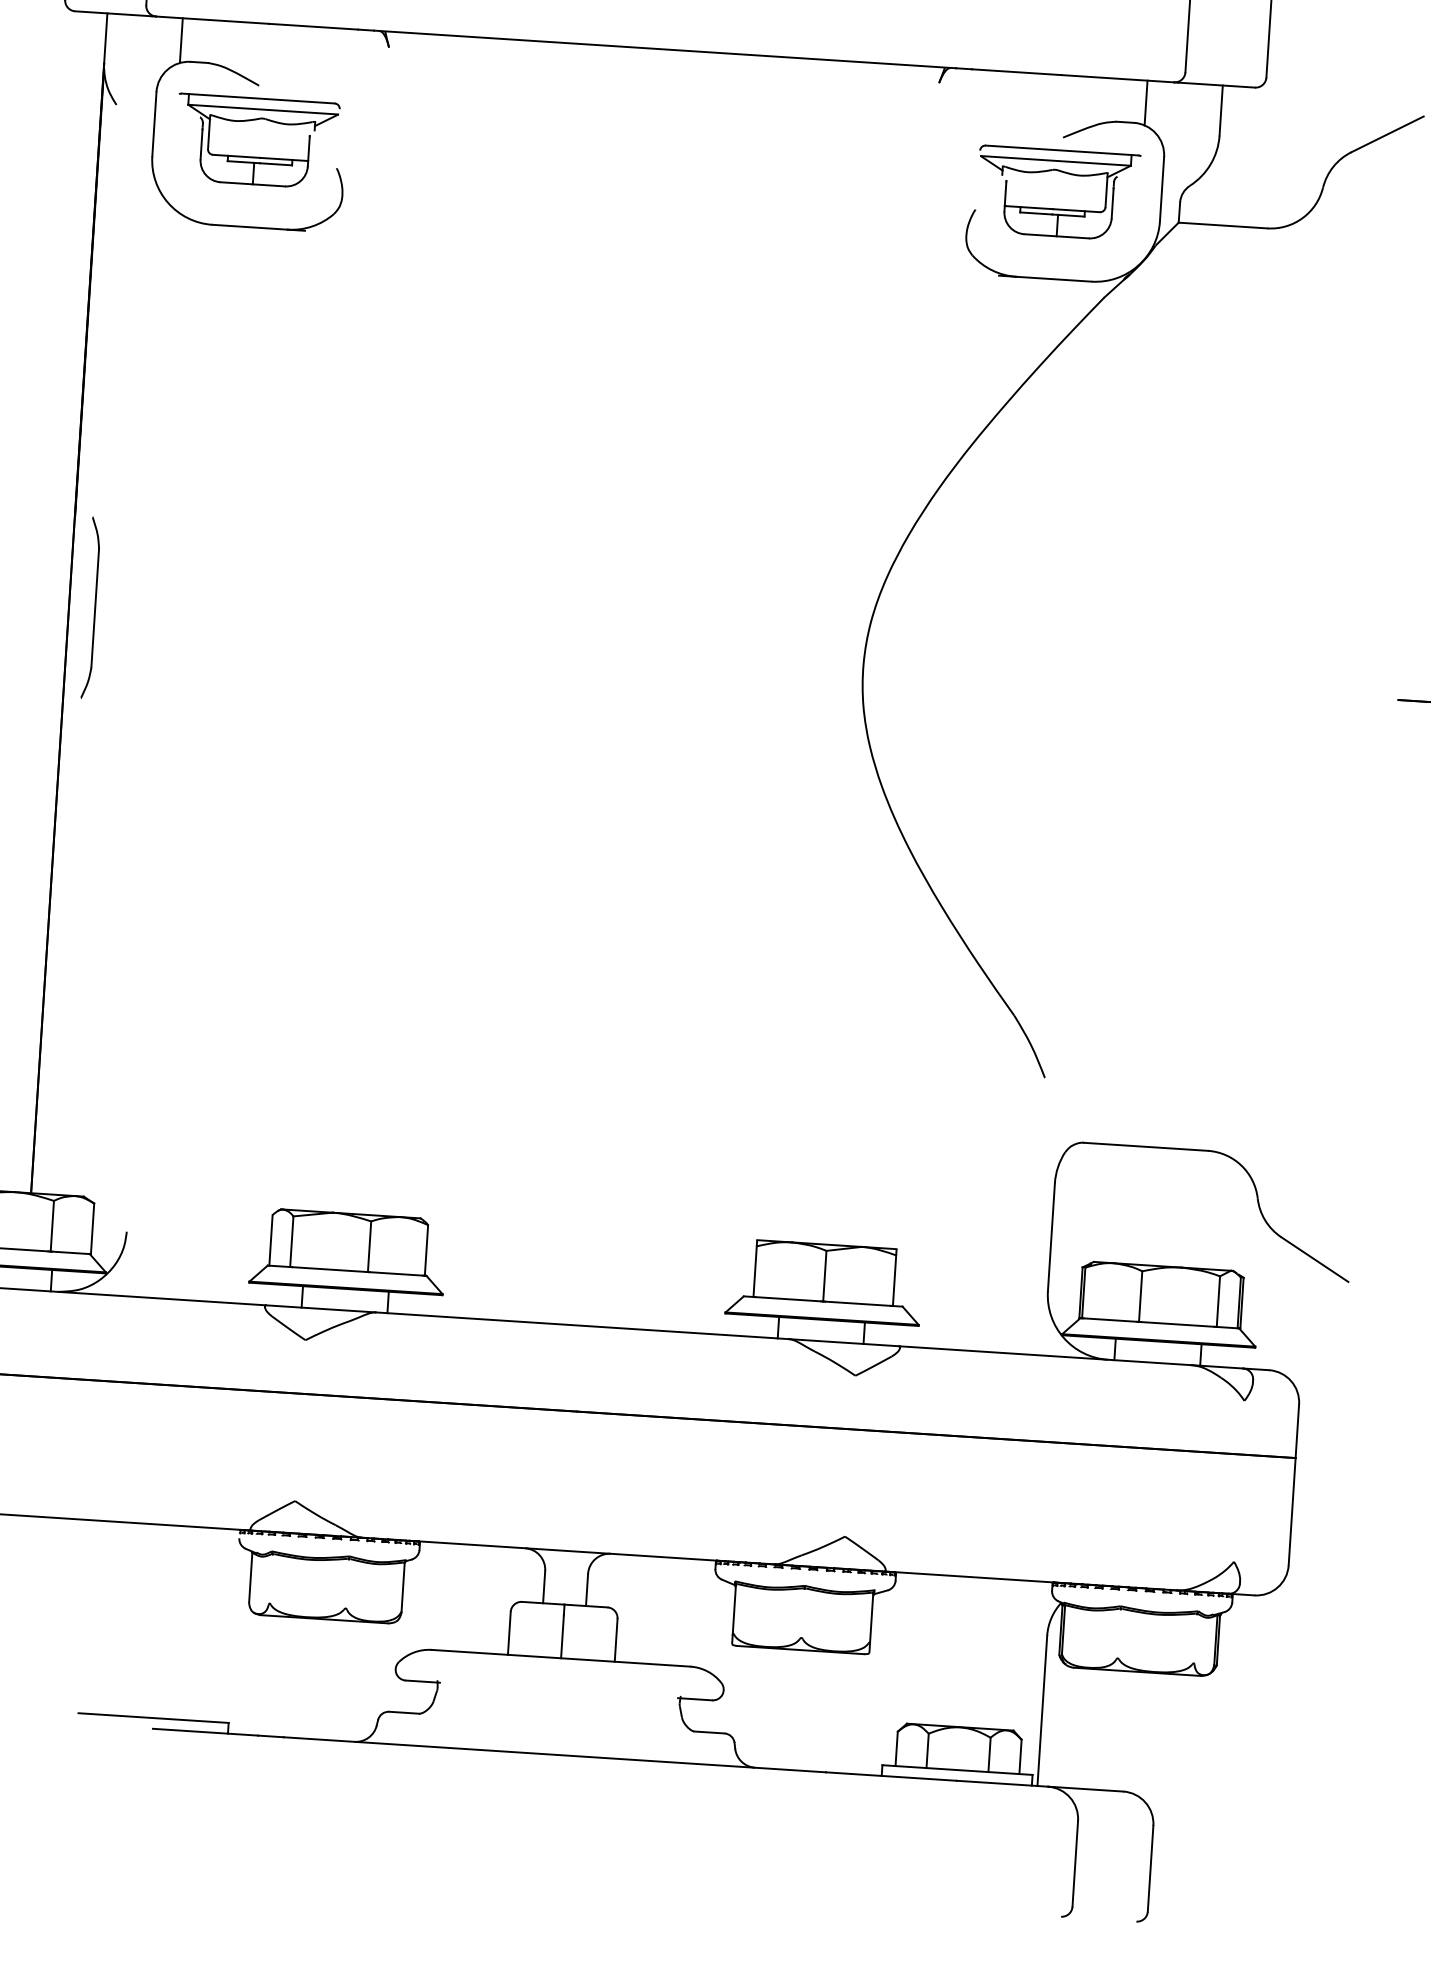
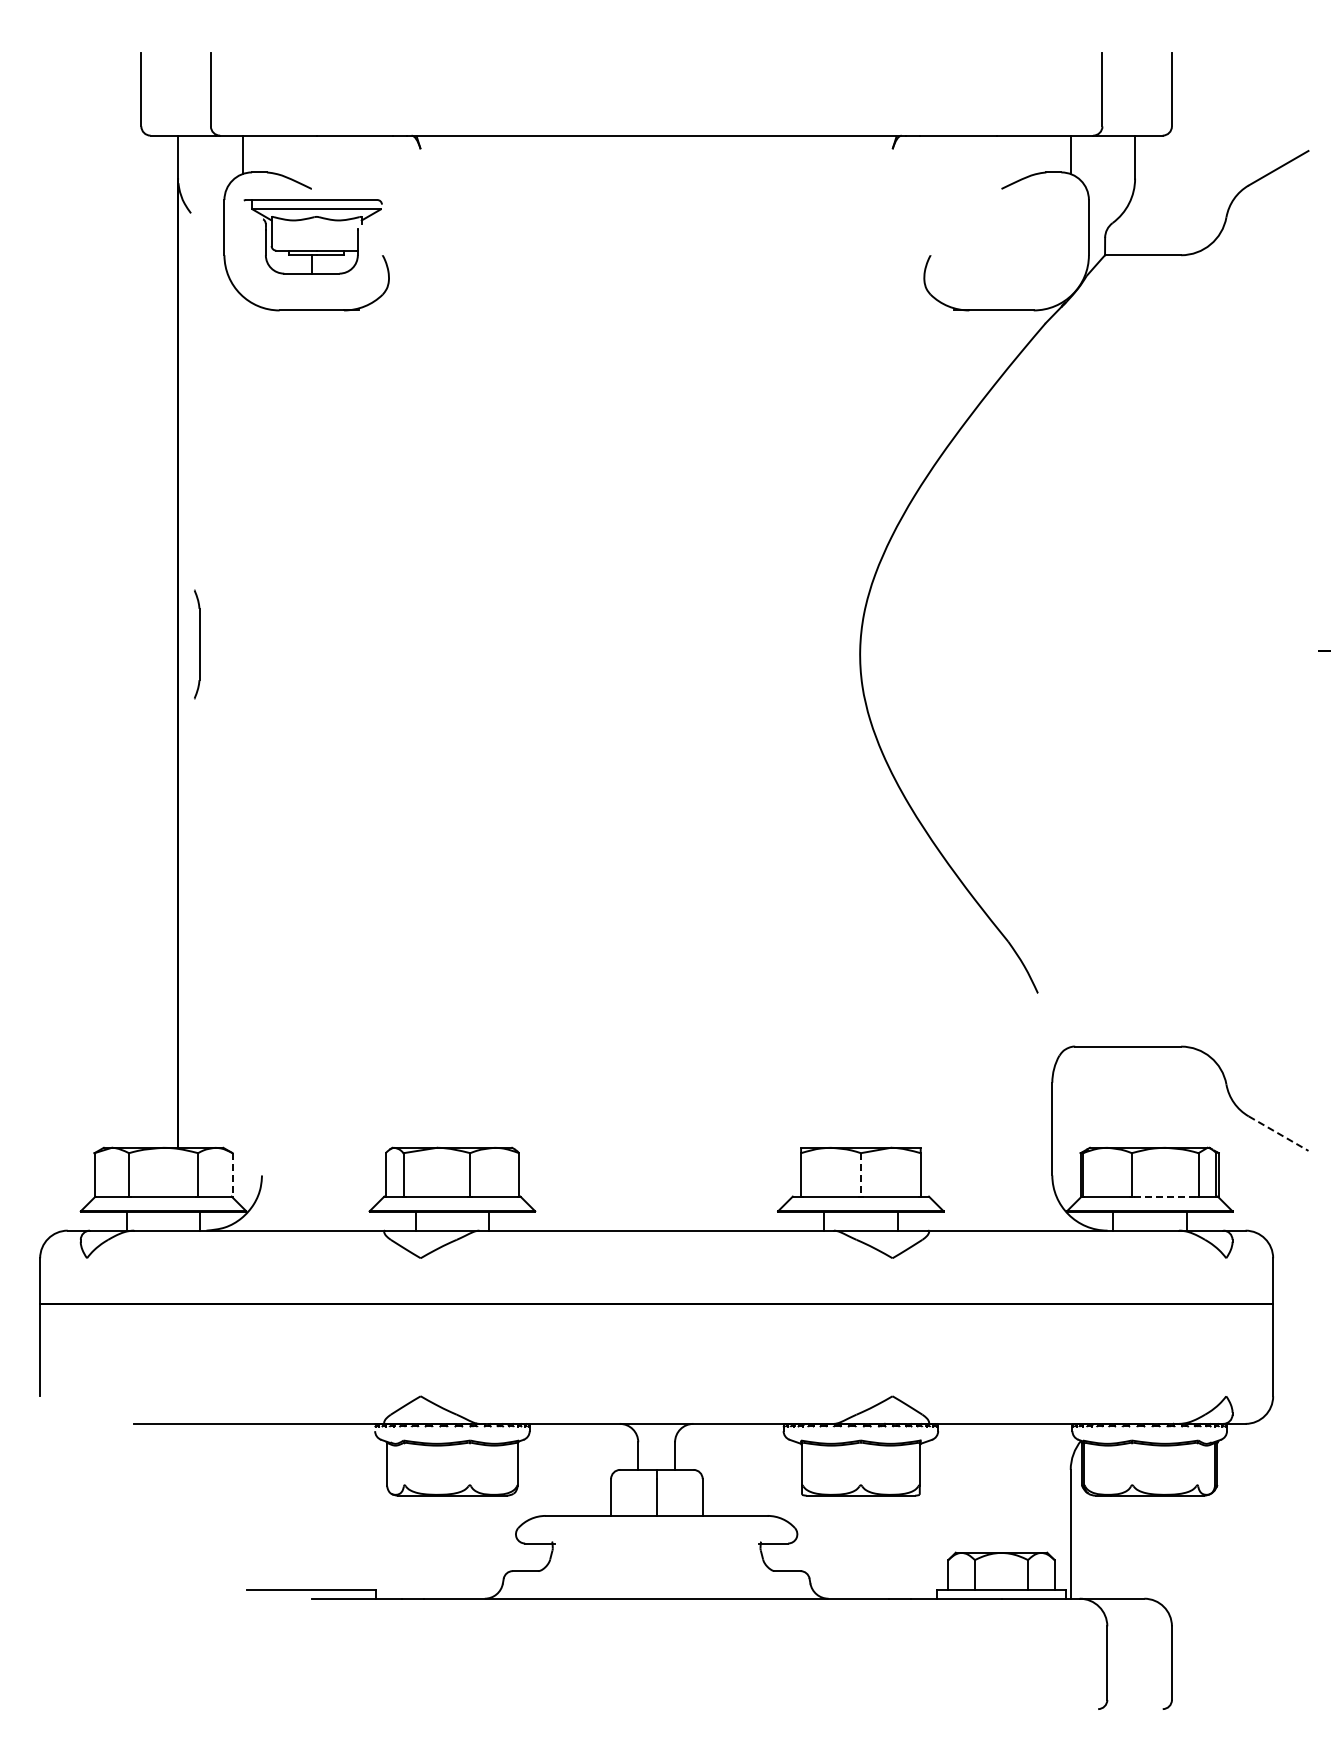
part: (1056, 209) -> (999, 250), removed
part: (90, 607) -> (196, 644), size x0.7
line: (92, 1228) -> (232, 1174), solid -> dashed
line: (1315, 1259) -> (1279, 1133), solid -> dashed
line: (824, 1275) -> (860, 1174), solid -> dashed
line: (1178, 1324) -> (1165, 1196), solid -> dashed

